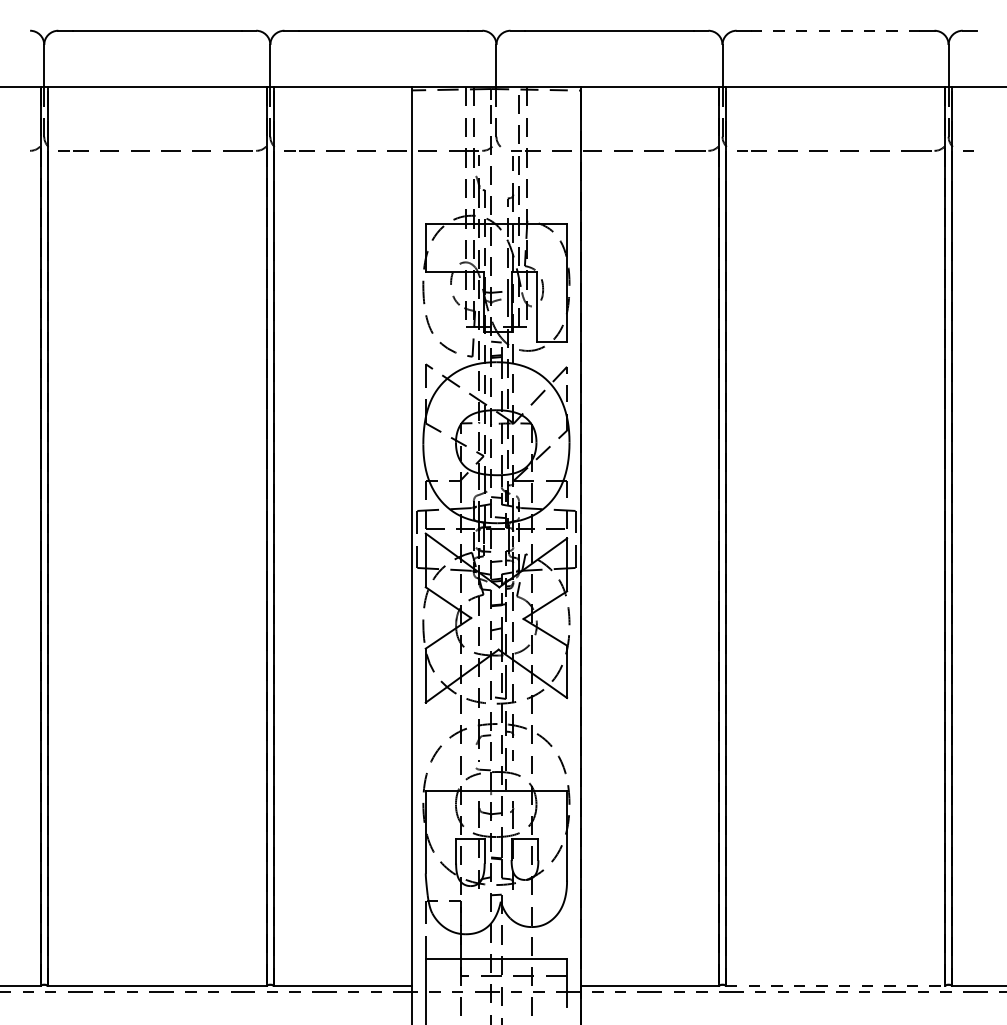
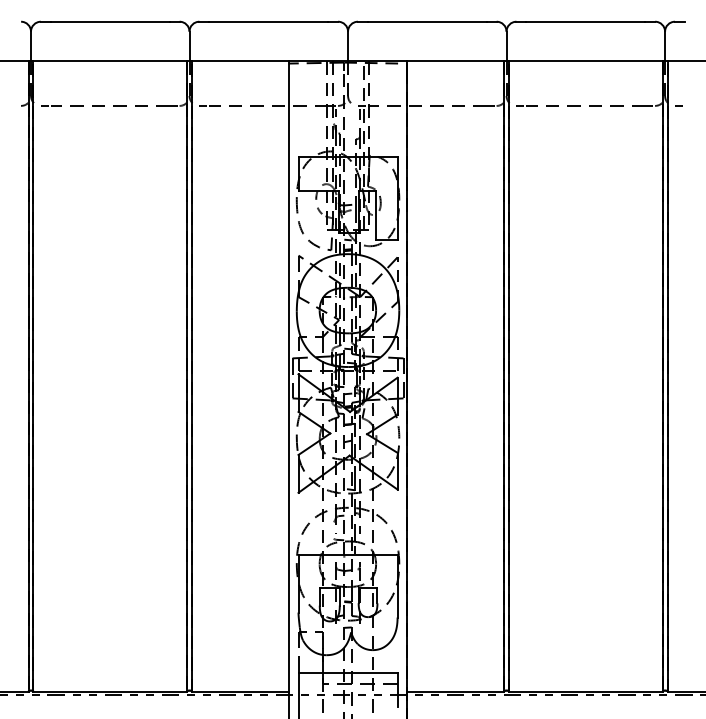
line: (835, 30) -> (585, 21), dashed -> solid
line: (835, 986) -> (585, 691), dashed -> solid

